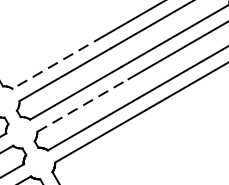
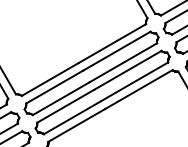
line: (58, 62) -> (50, 79), dashed -> solid
line: (82, 105) -> (65, 106), dashed -> solid

